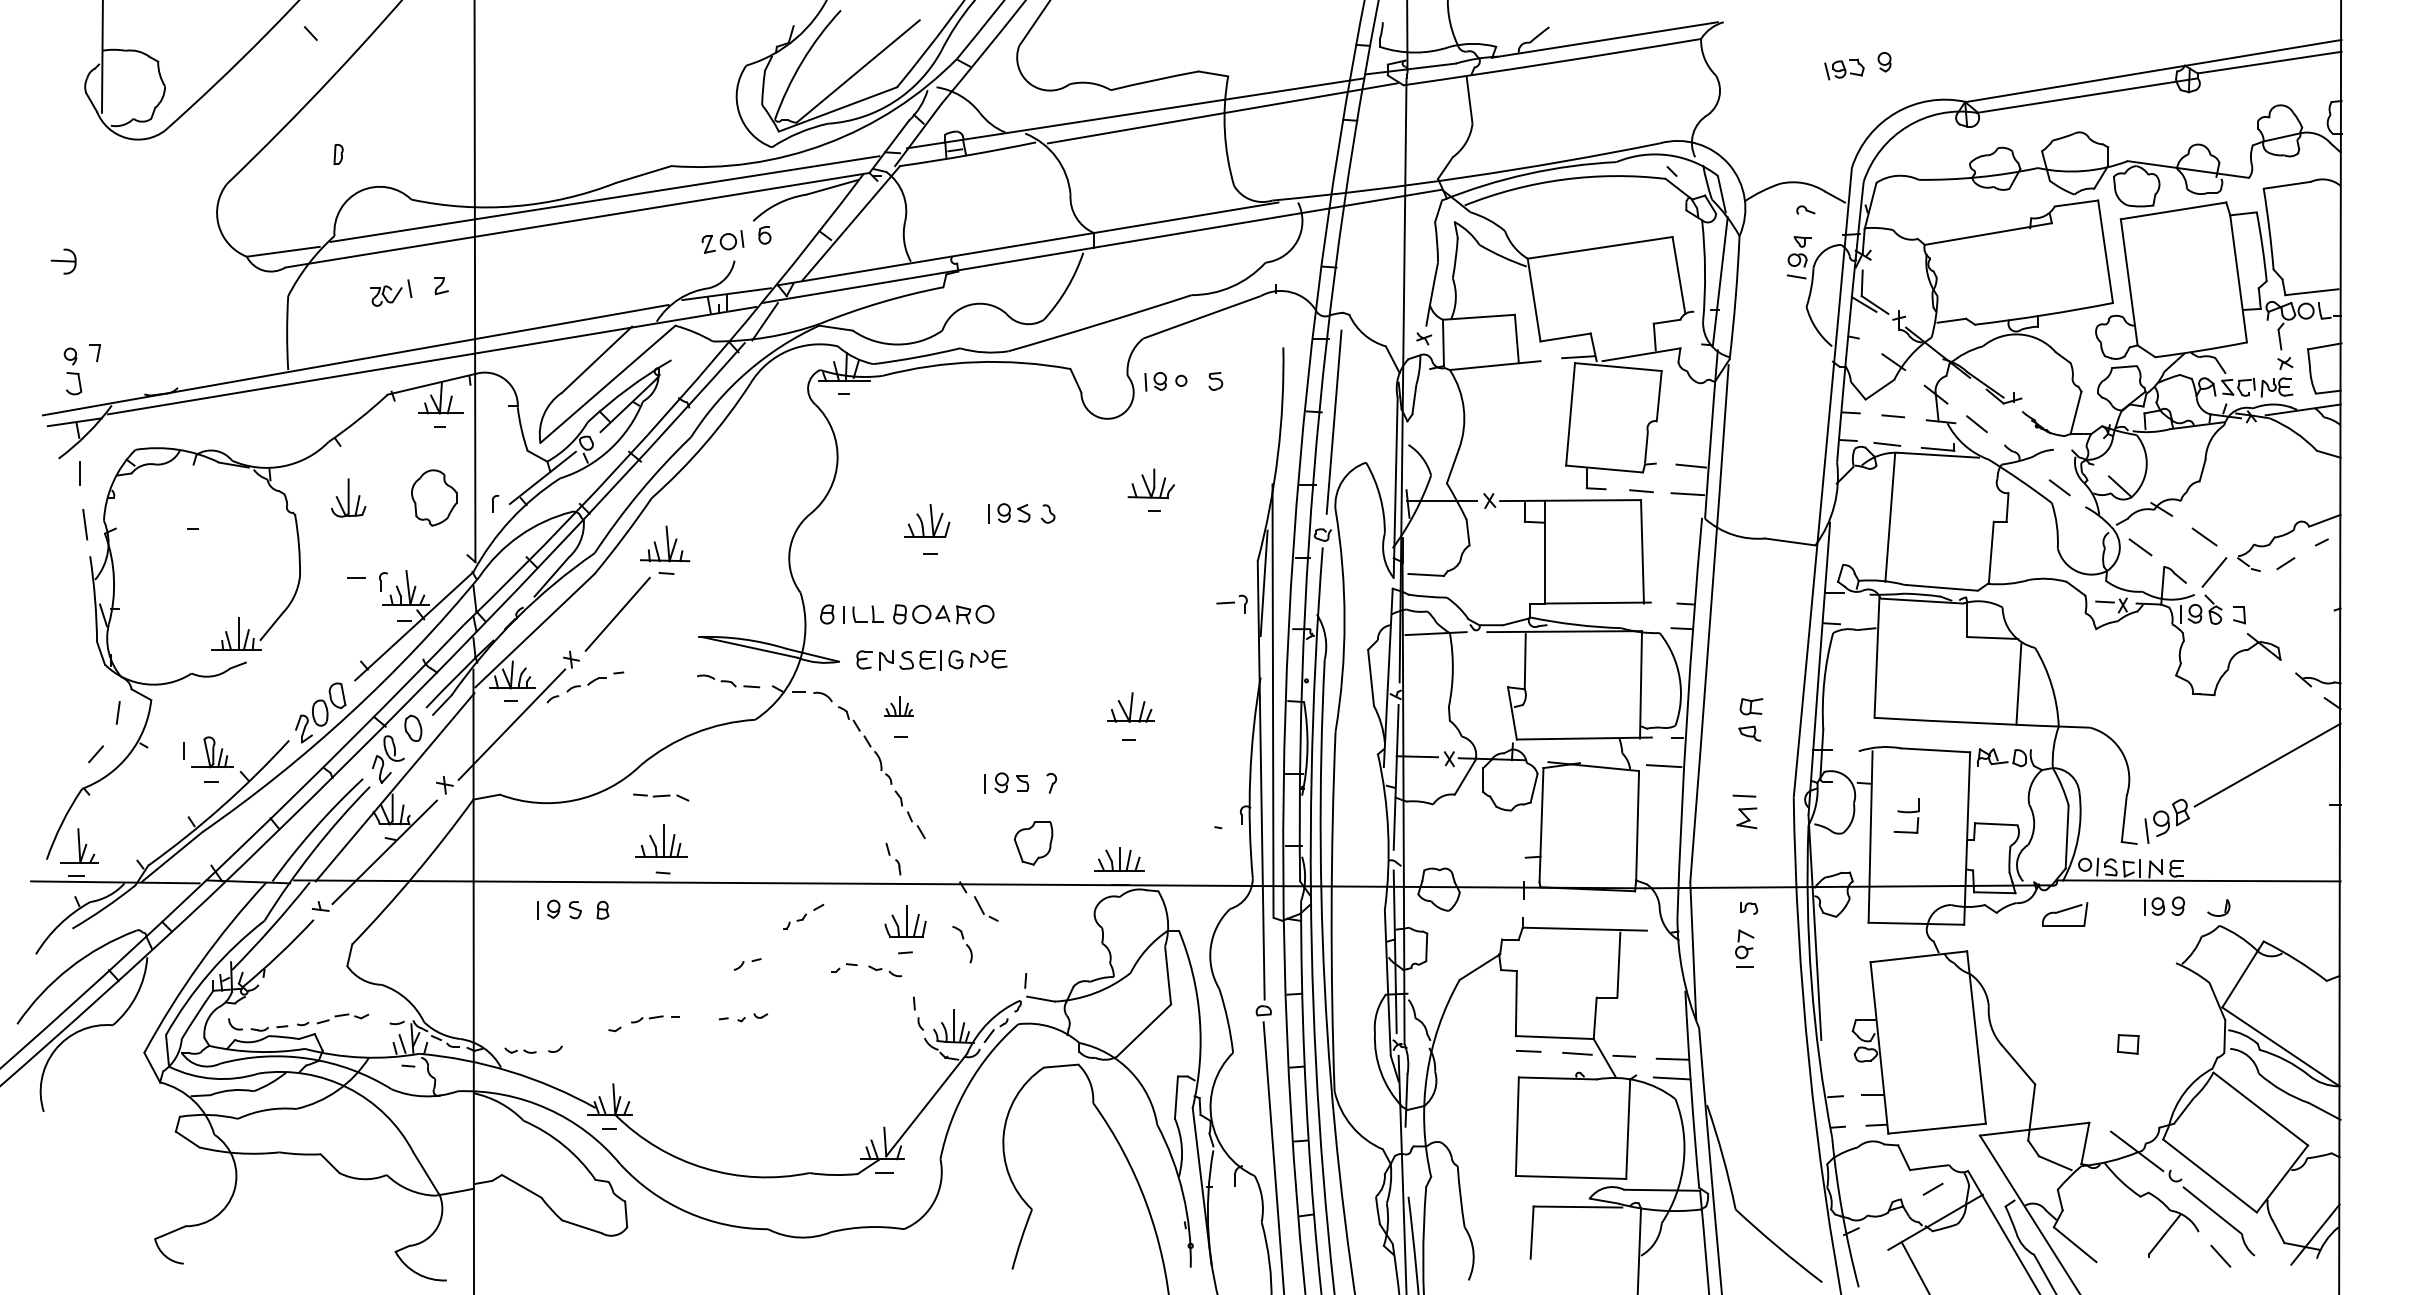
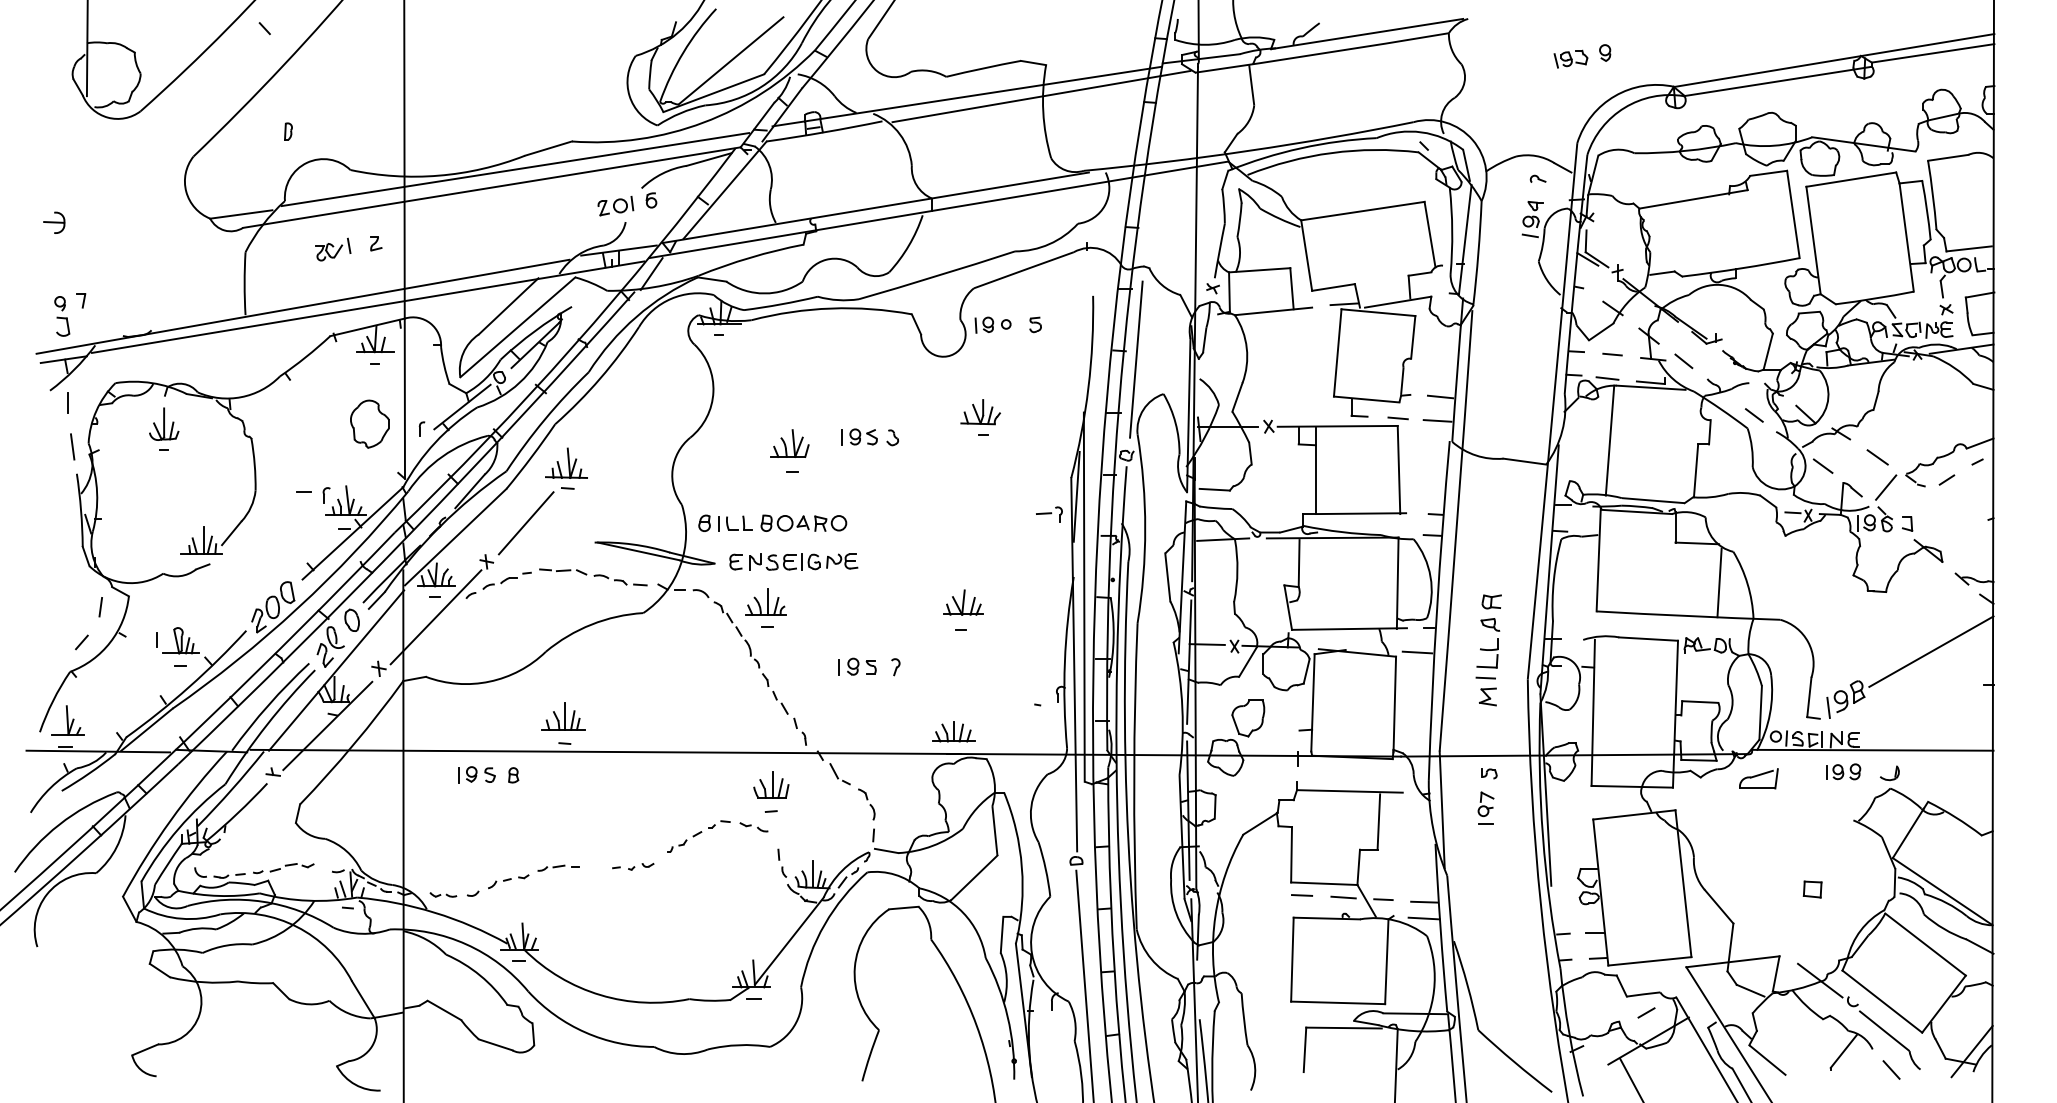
part: (348, 497) -> (164, 423), moved
part: (898, 706) -> (765, 601), size x1.67
part: (661, 797) -> (563, 571), moved
part: (1906, 815) -> (1487, 652), moved
part: (1033, 843) -> (1248, 718), moved
part: (893, 859) -> (800, 732), moved
part: (803, 916) -> (684, 841), moved
part: (962, 944) -> (866, 804), moved
part: (747, 964) -> (499, 883), moved

